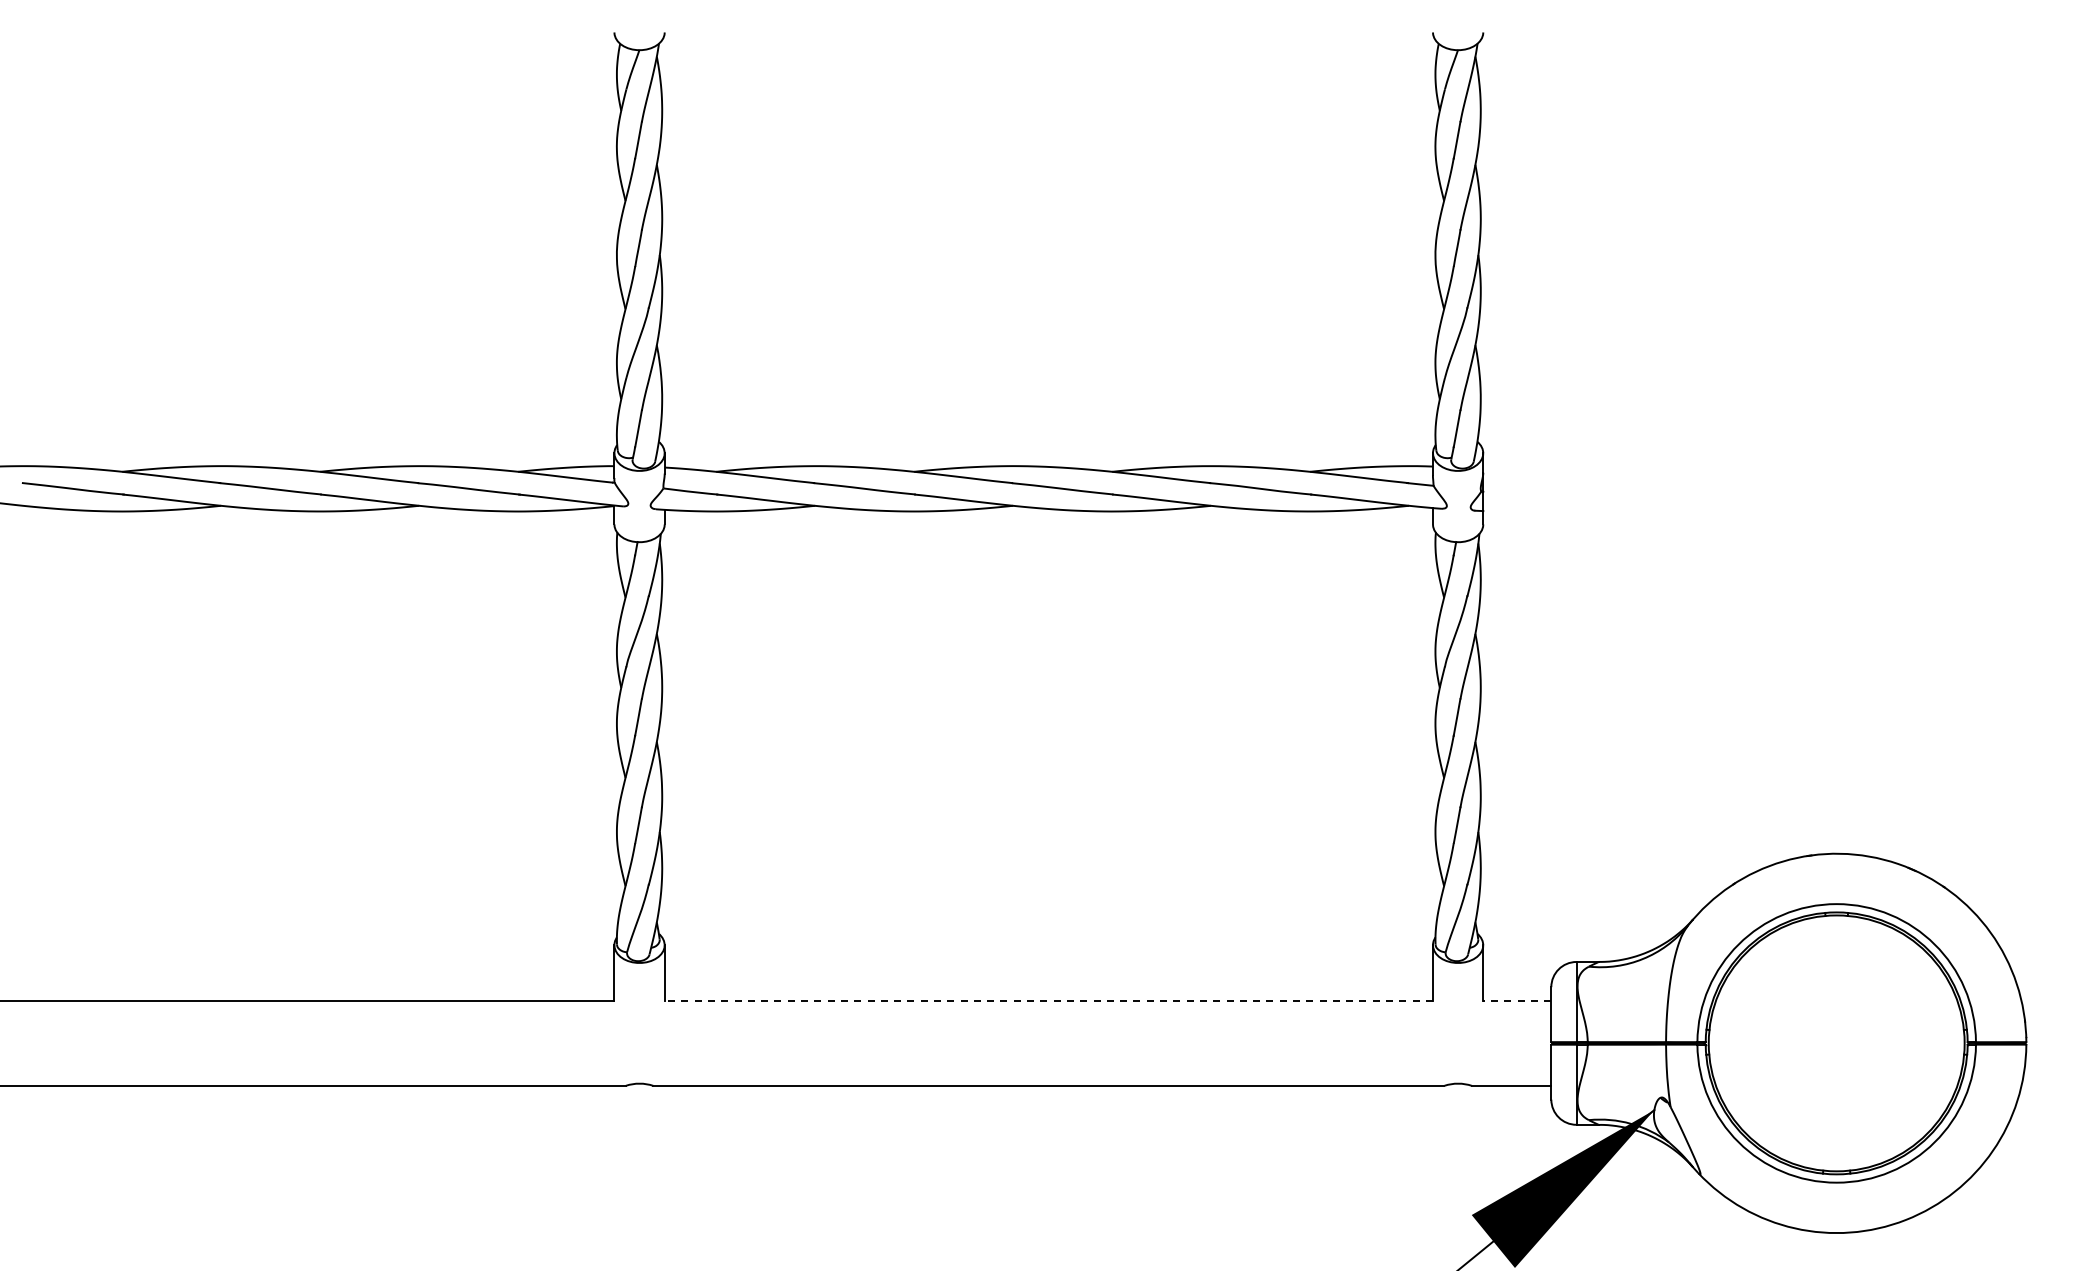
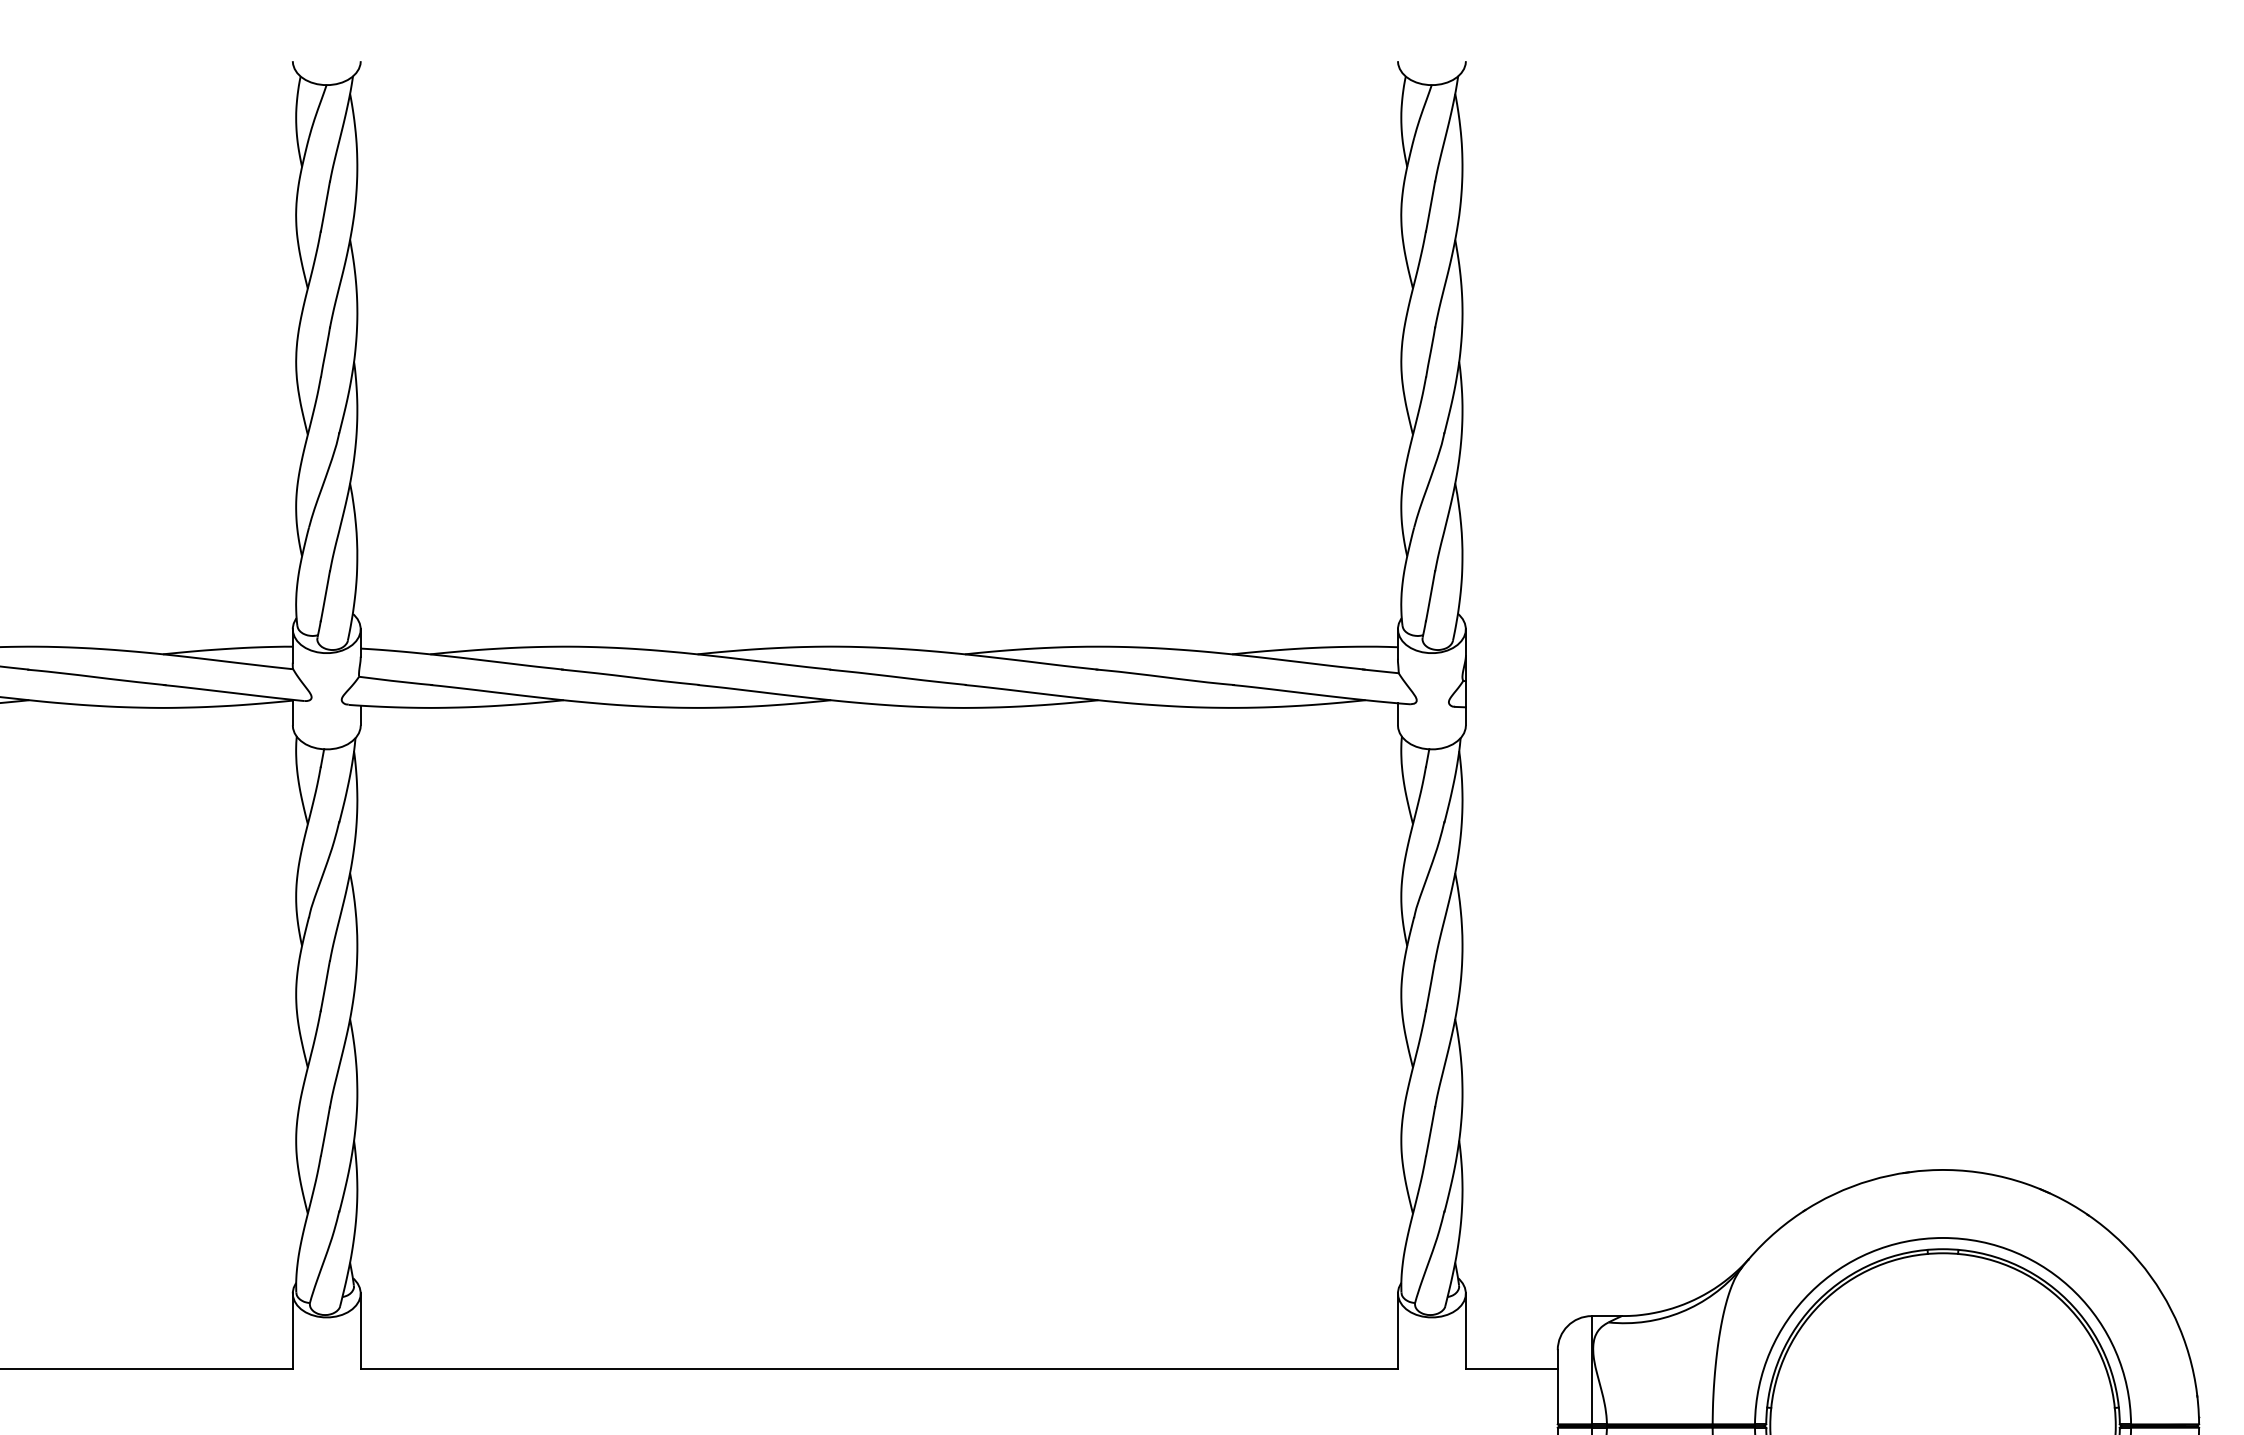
line: (1048, 1000) -> (878, 1368), dashed -> solid
line: (1516, 1000) -> (1510, 1368), dashed -> solid

